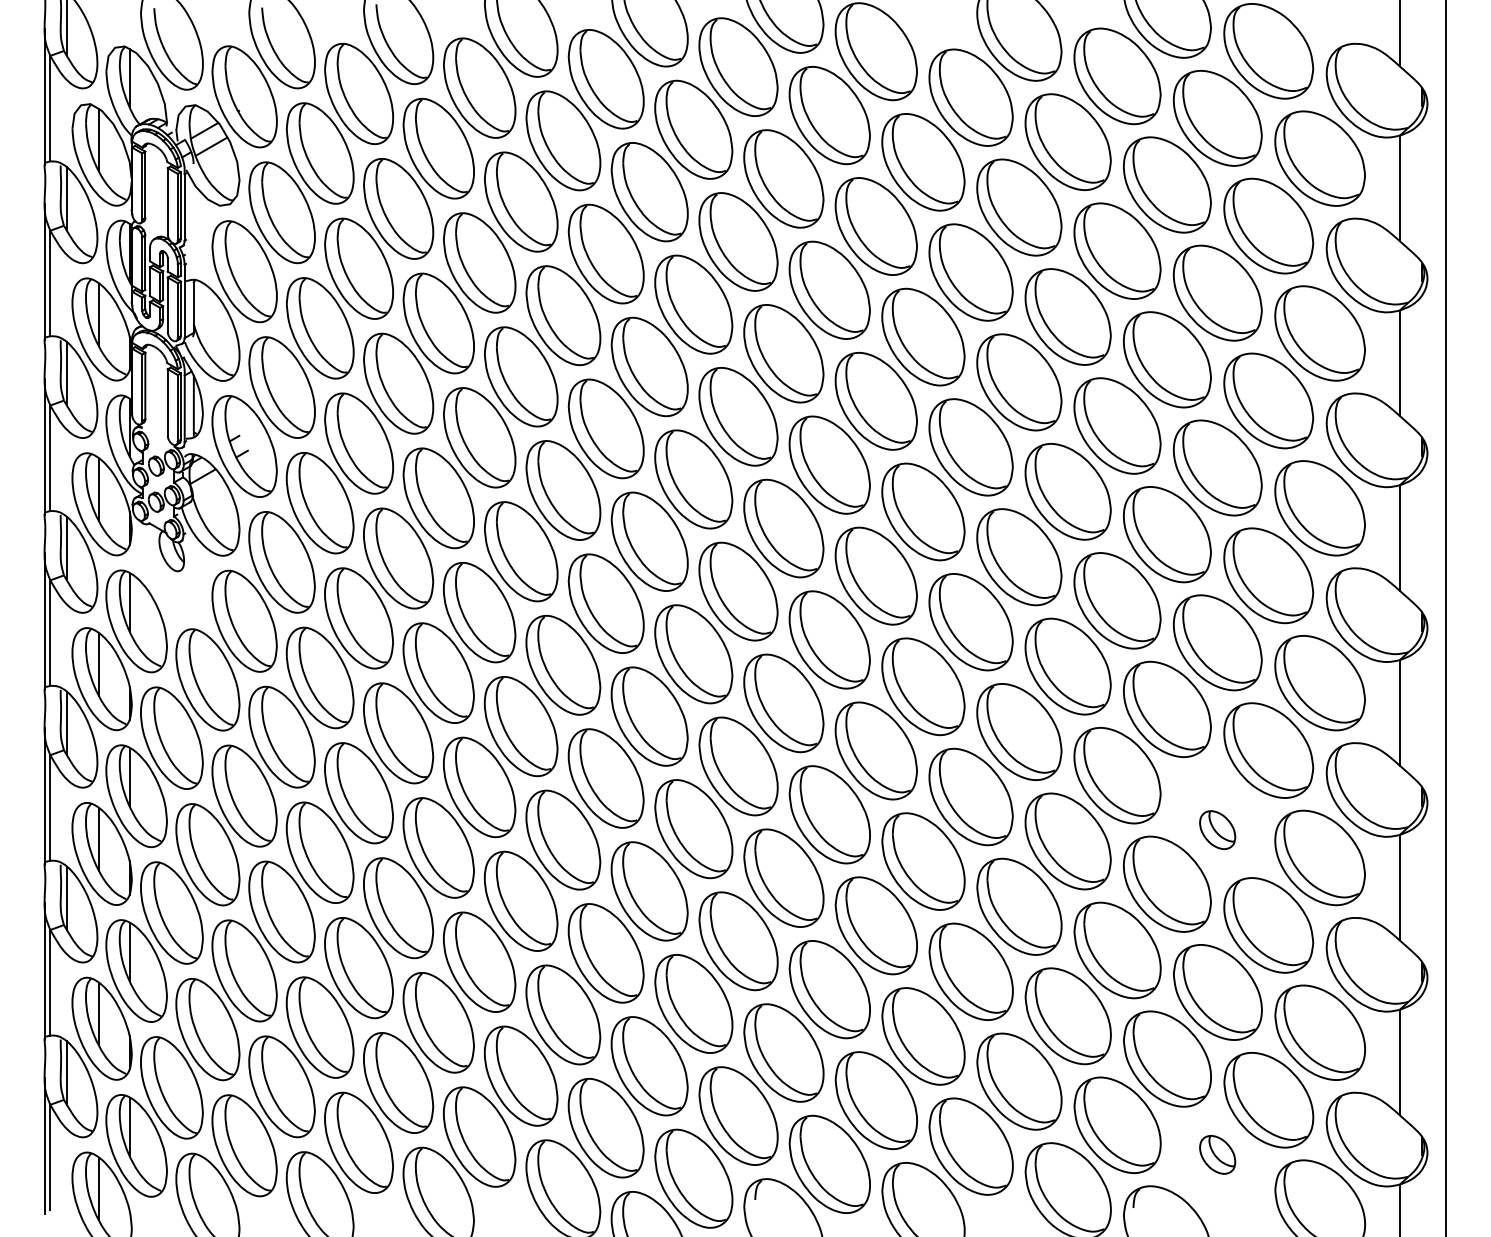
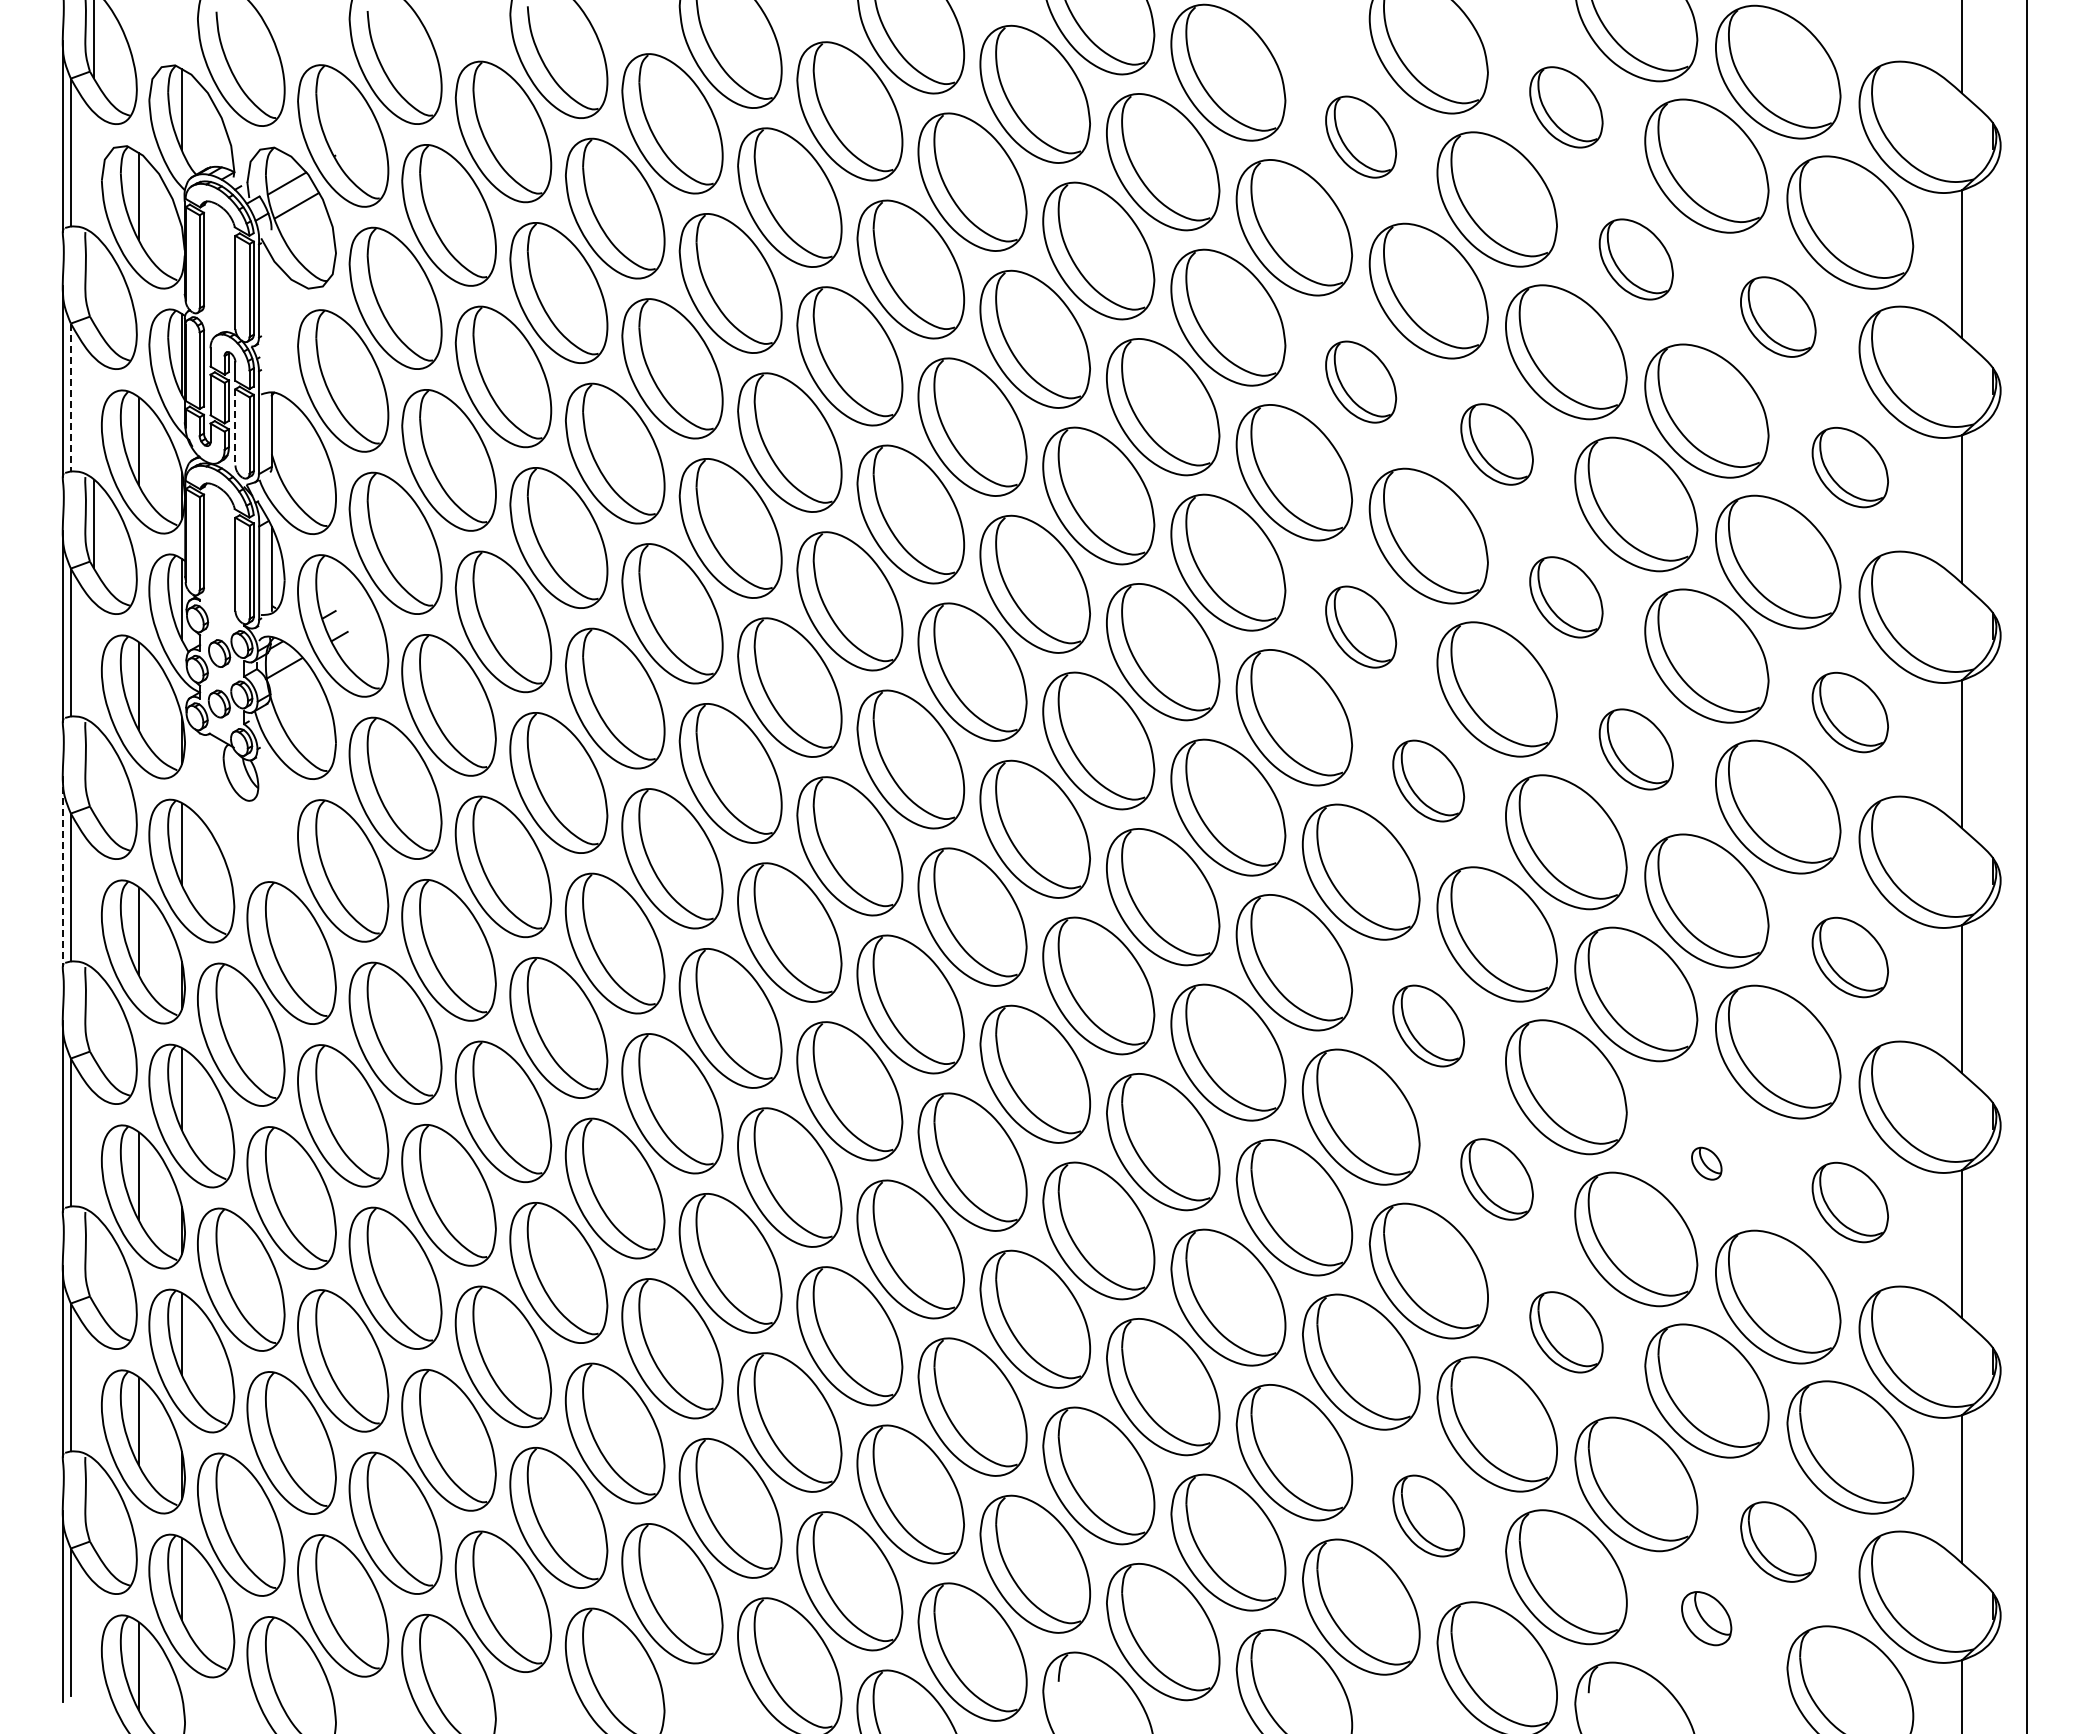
part: (1117, 76) -> (1566, 107), size x0.6
part: (970, 97) -> (1360, 136), size x0.6
part: (1167, 184) -> (1636, 259), size x0.6
line: (67, 198) -> (94, 278), removed
part: (1268, 225) -> (1778, 316), size x0.6
part: (970, 272) -> (1360, 381), size x0.6
line: (50, 283) -> (70, 397), solid -> dashed
line: (167, 304) -> (235, 427), solid -> dashed
part: (1067, 317) -> (1496, 444), size x0.6
part: (1320, 333) -> (1850, 467), size x0.6
part: (1117, 426) -> (1566, 597), size x0.6
part: (970, 446) -> (1360, 626), size x0.6
part: (1320, 508) -> (1850, 712), size x0.6
part: (1167, 534) -> (1636, 749), size x0.6
line: (67, 548) -> (94, 768), removed
part: (1019, 556) -> (1428, 780), size x0.6
line: (44, 621) -> (62, 871), solid -> dashed
part: (1320, 683) -> (1850, 957), size x0.6
line: (67, 723) -> (94, 1013), removed
part: (1019, 731) -> (1428, 1025), size x0.6
part: (1217, 830) -> (1706, 1163), size x0.6
part: (1067, 841) -> (1496, 1179), size x0.6
part: (1320, 857) -> (1850, 1202), size x0.6
line: (67, 897) -> (94, 1258), removed
part: (1117, 950) -> (1566, 1332), size x0.6
line: (67, 1072) -> (94, 1503), removed
part: (1019, 1081) -> (1428, 1515), size x0.6
part: (1268, 1099) -> (1778, 1541), size x0.6

